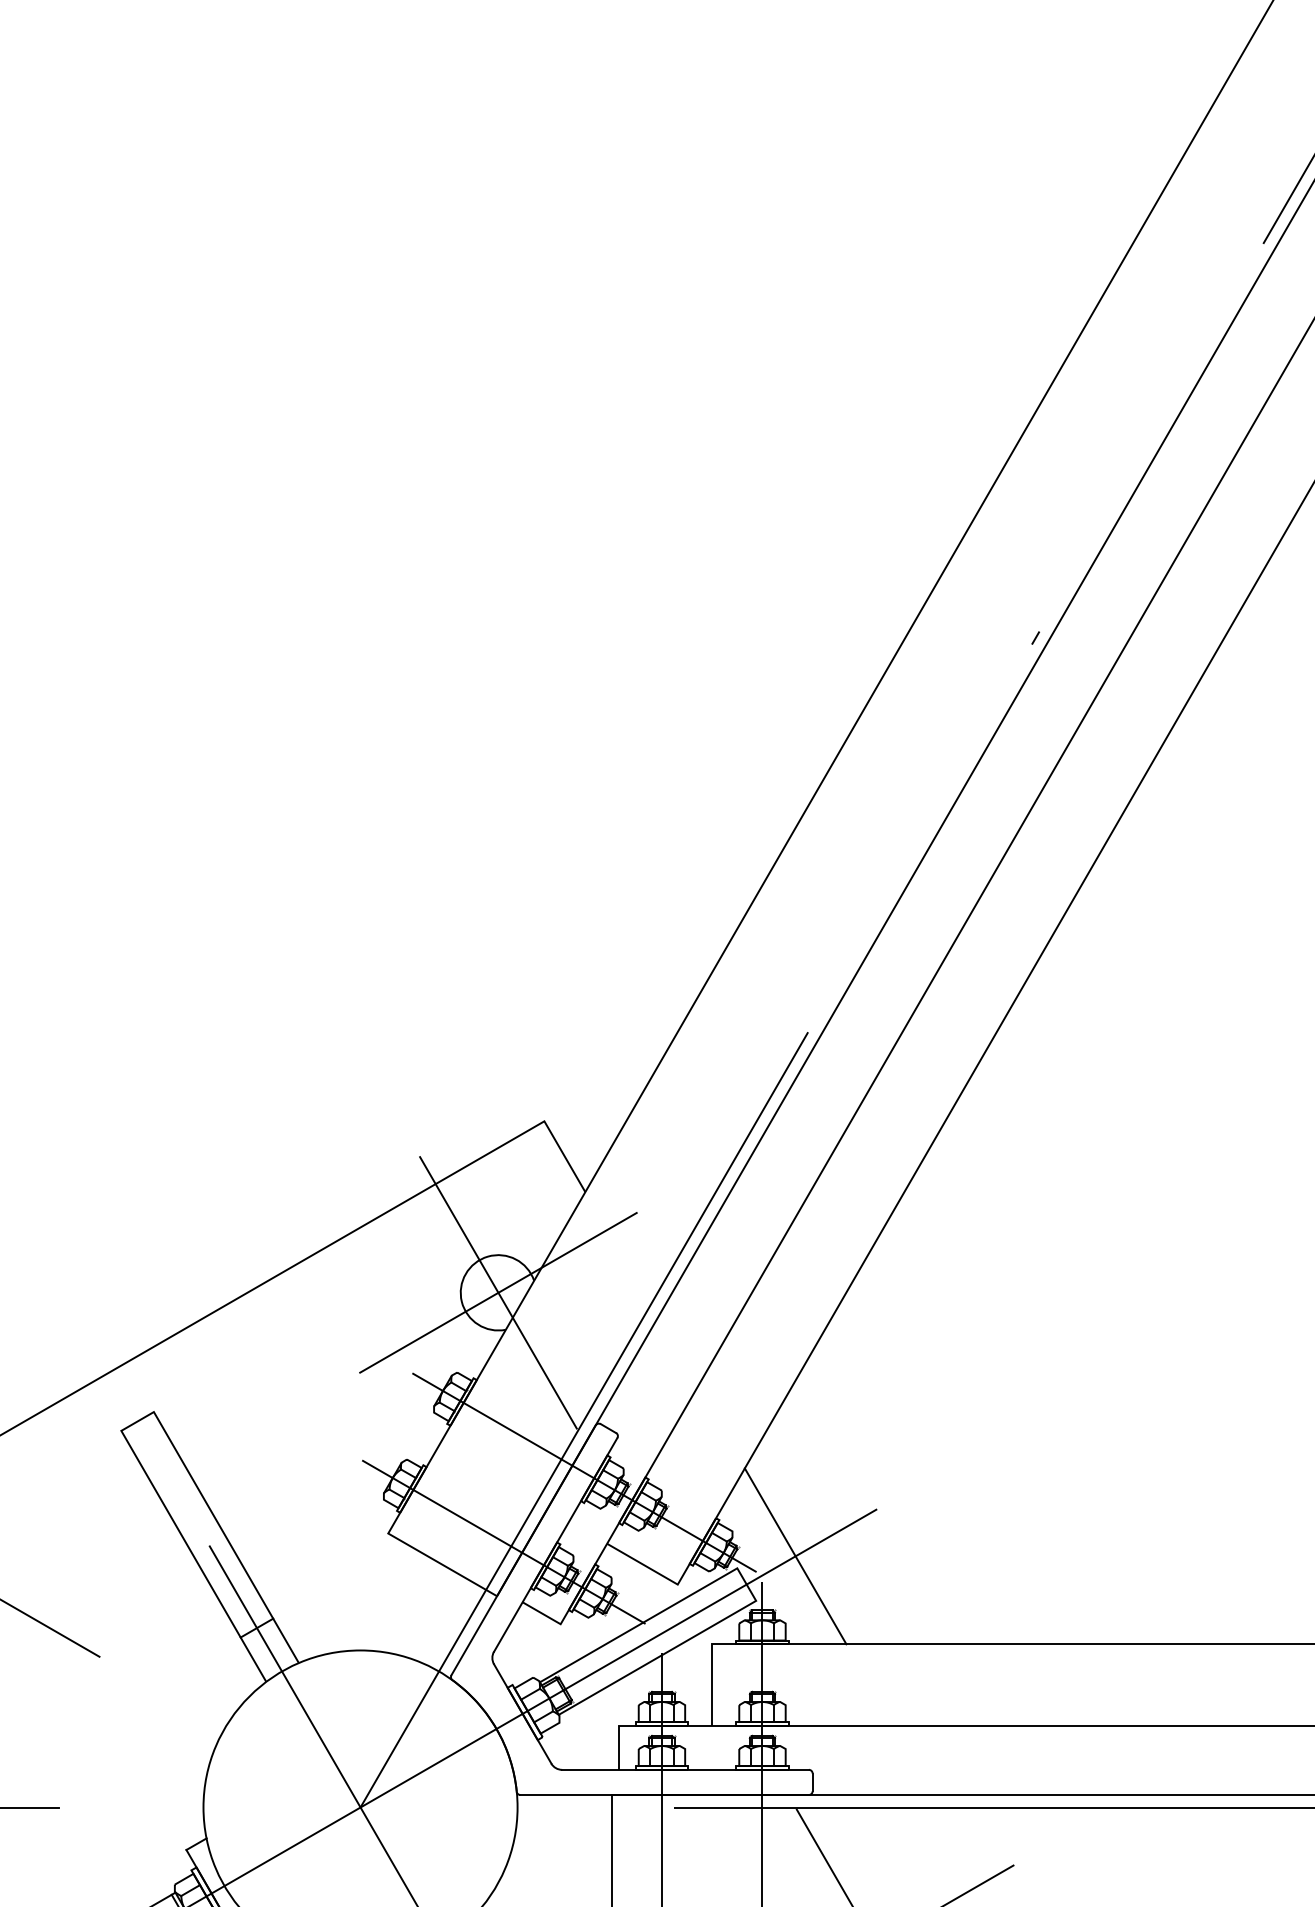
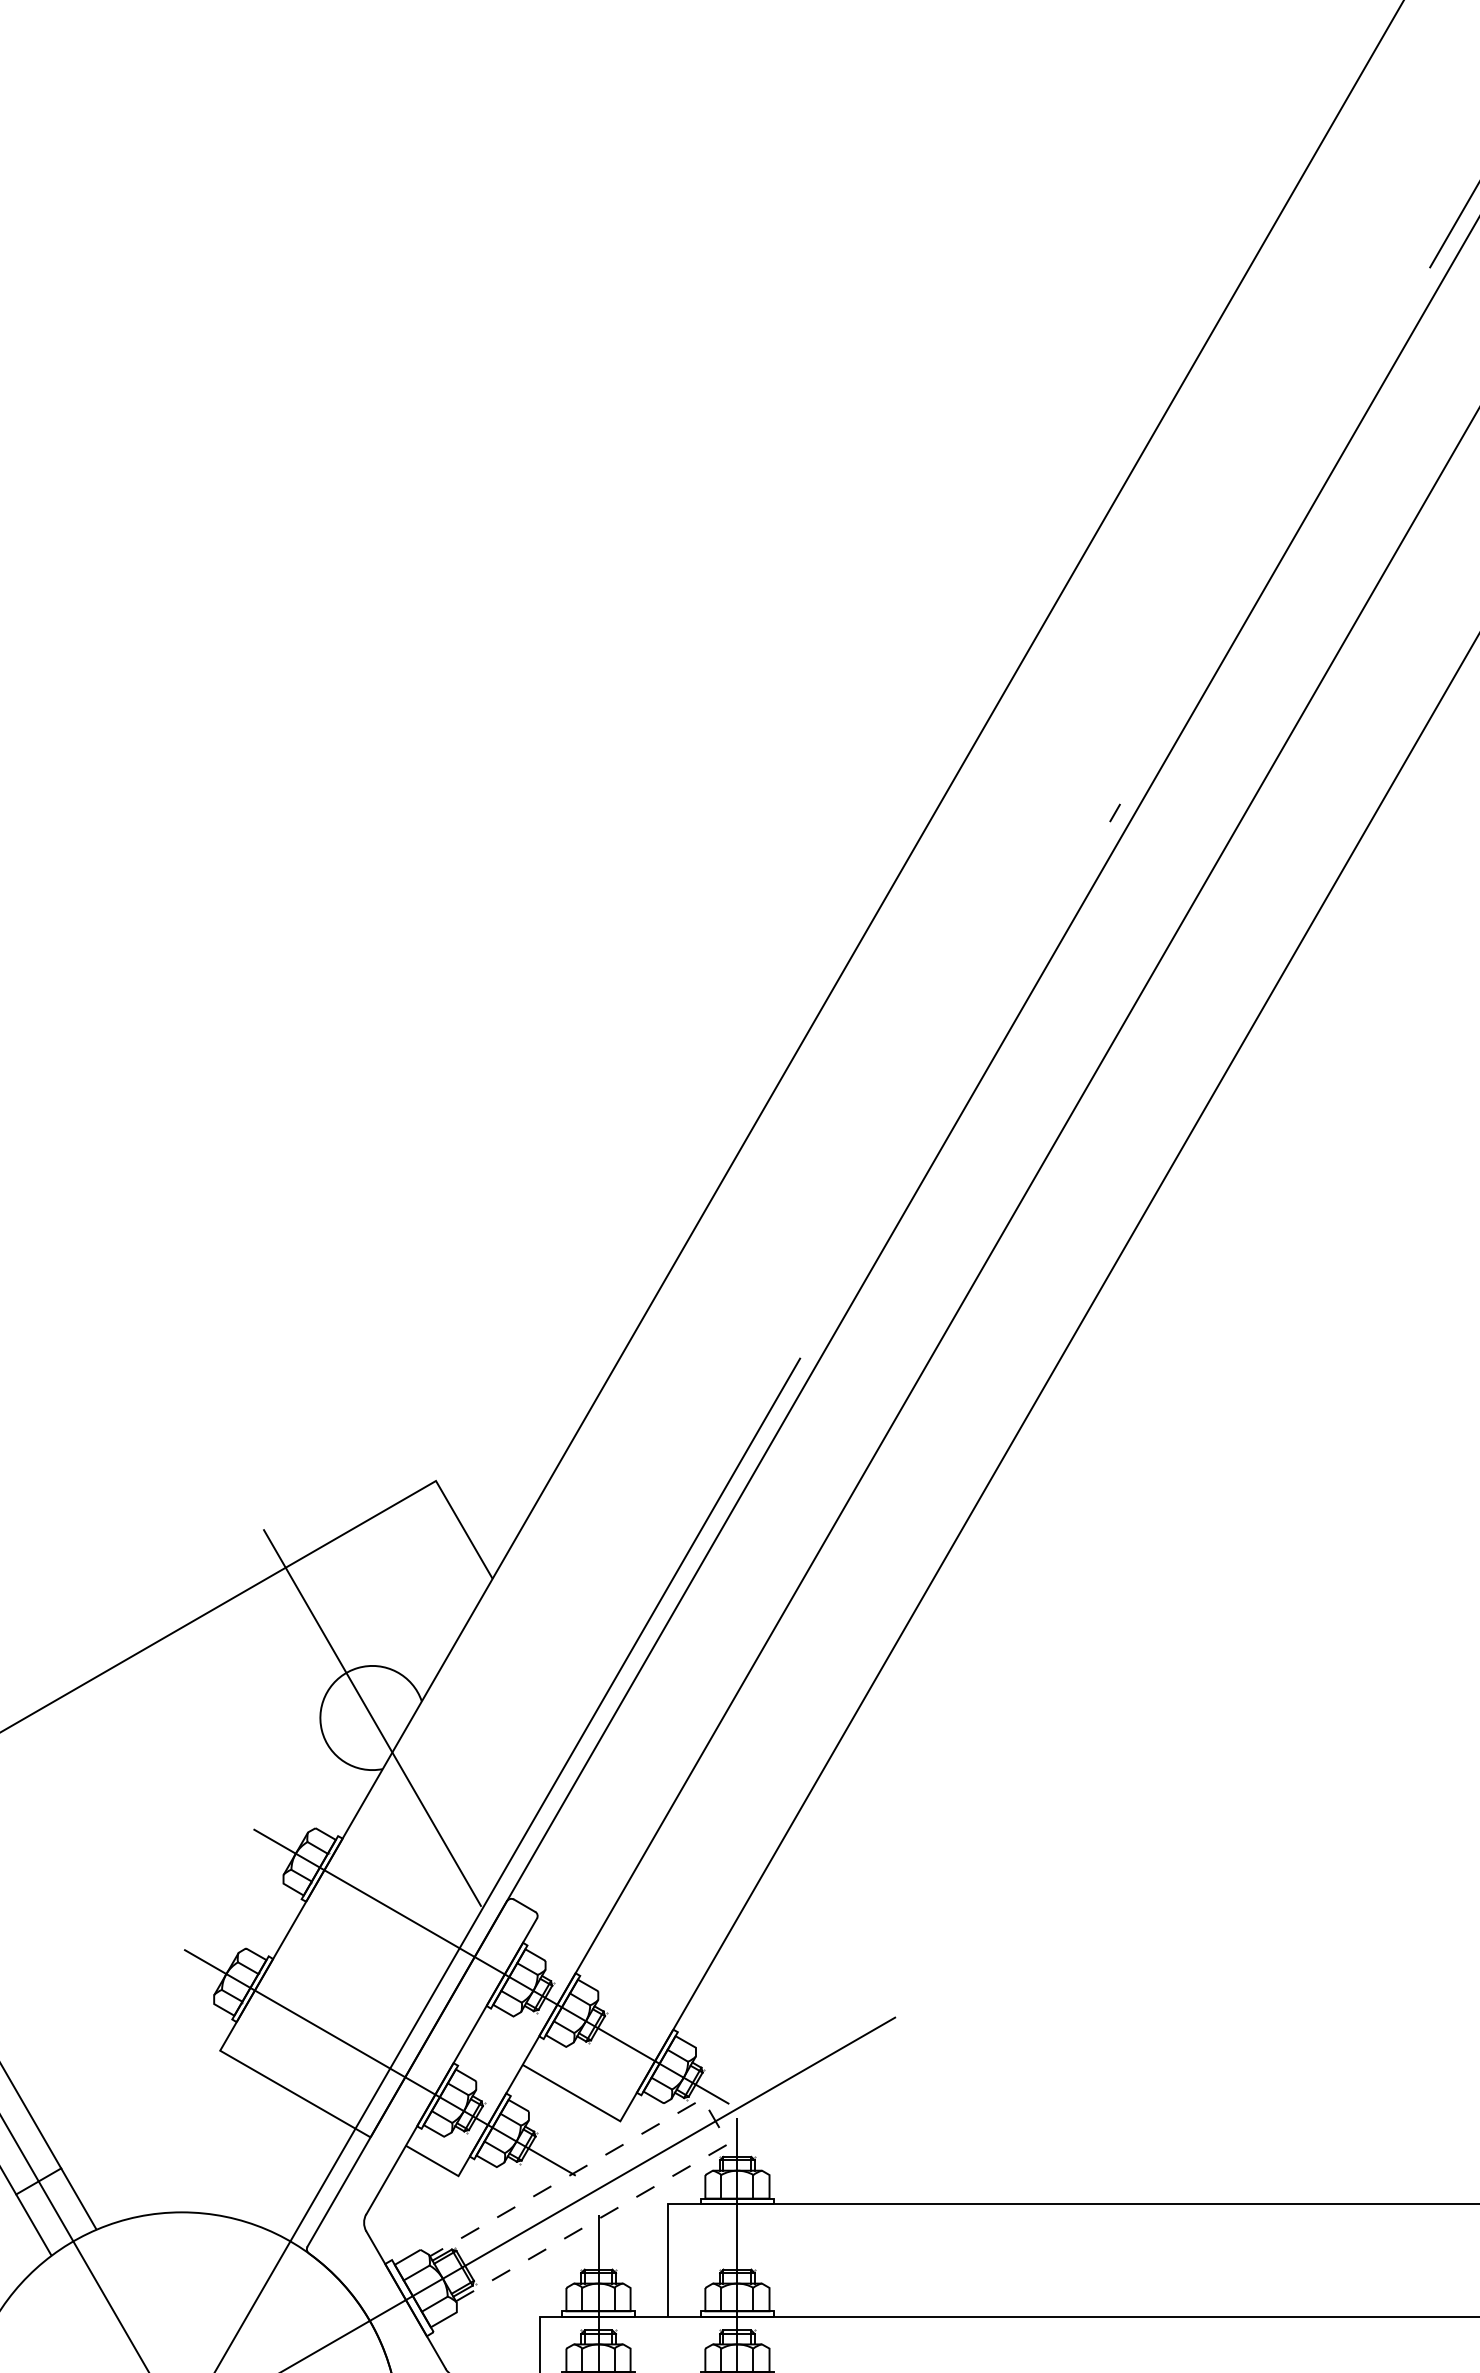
line: (498, 1292) -> (372, 1717), removed
line: (795, 1556) -> (783, 2082), removed
line: (746, 1584) -> (715, 2121), solid -> dashed

